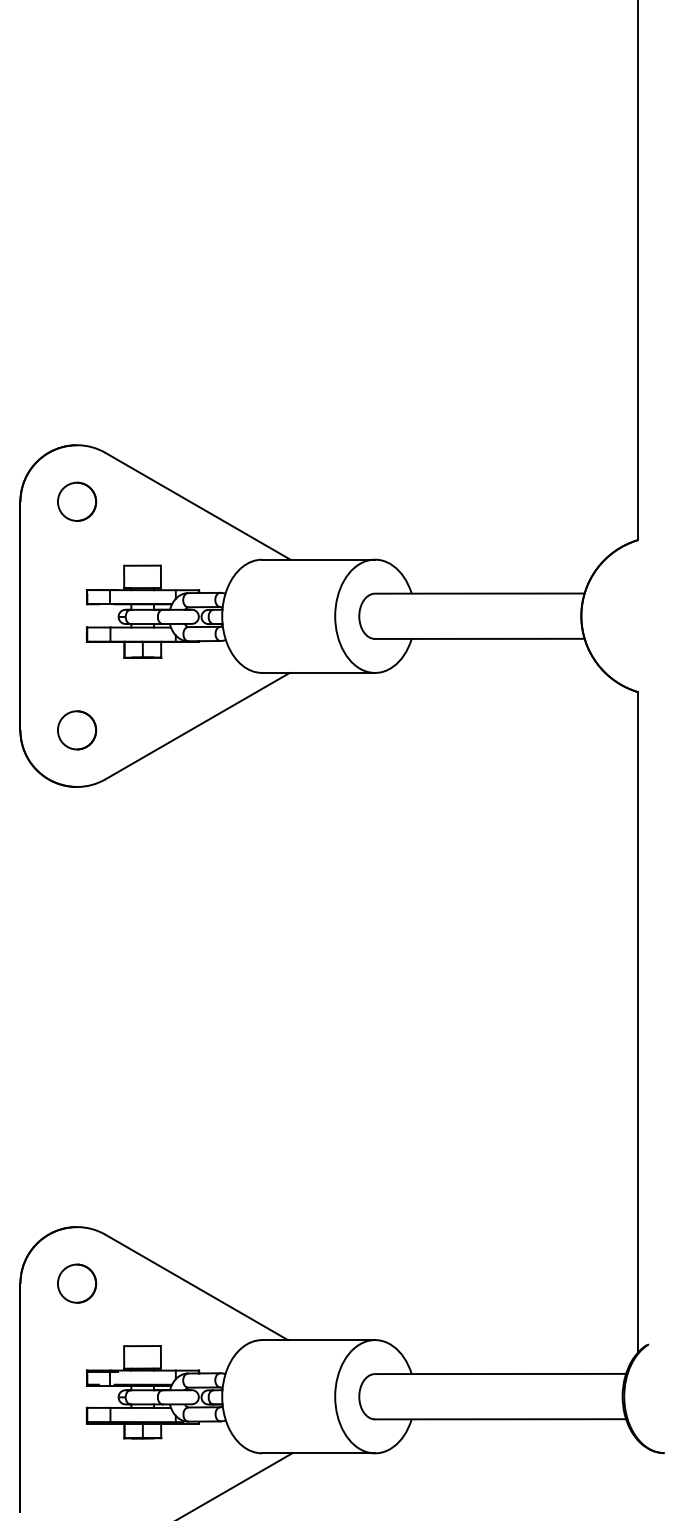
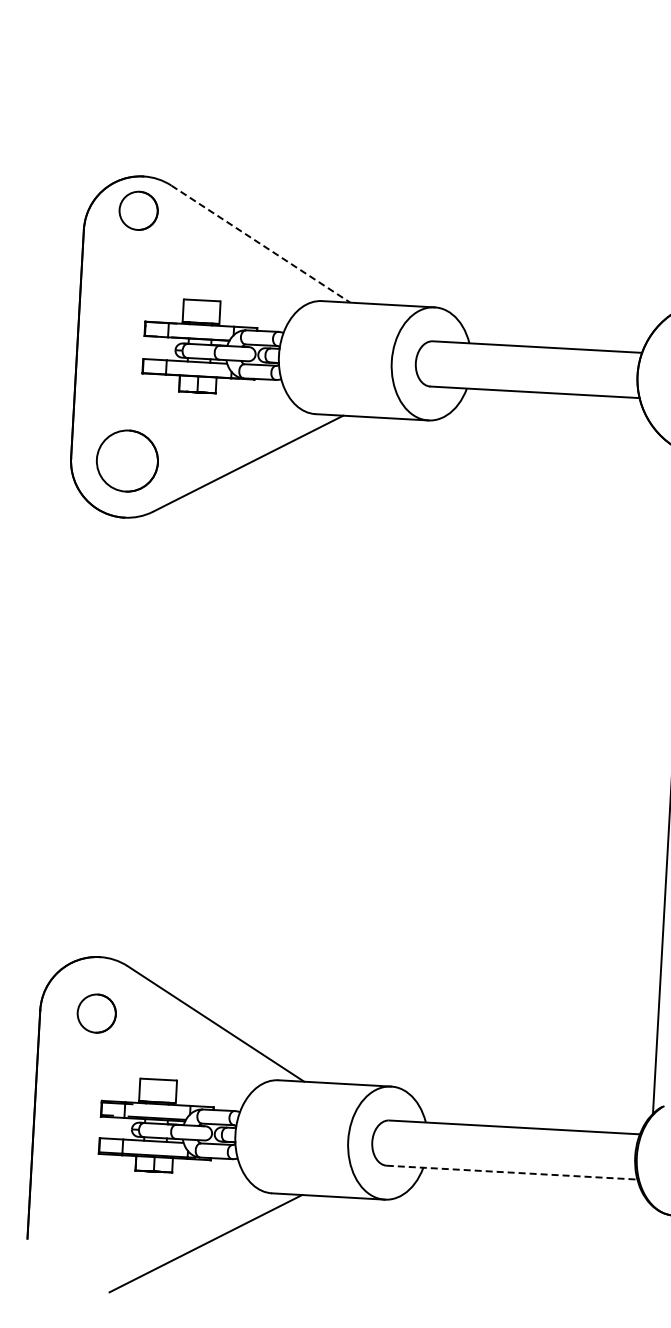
part: (77, 501) -> (139, 210), moved
line: (197, 506) -> (260, 244), solid -> dashed
part: (77, 730) -> (128, 461), size x1.6
line: (501, 1419) -> (512, 1172), solid -> dashed

